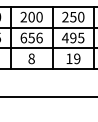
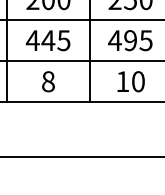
text: (31, 37) -> (48, 39), 656 -> 445
text: (77, 58) -> (138, 81), 19 -> 10

